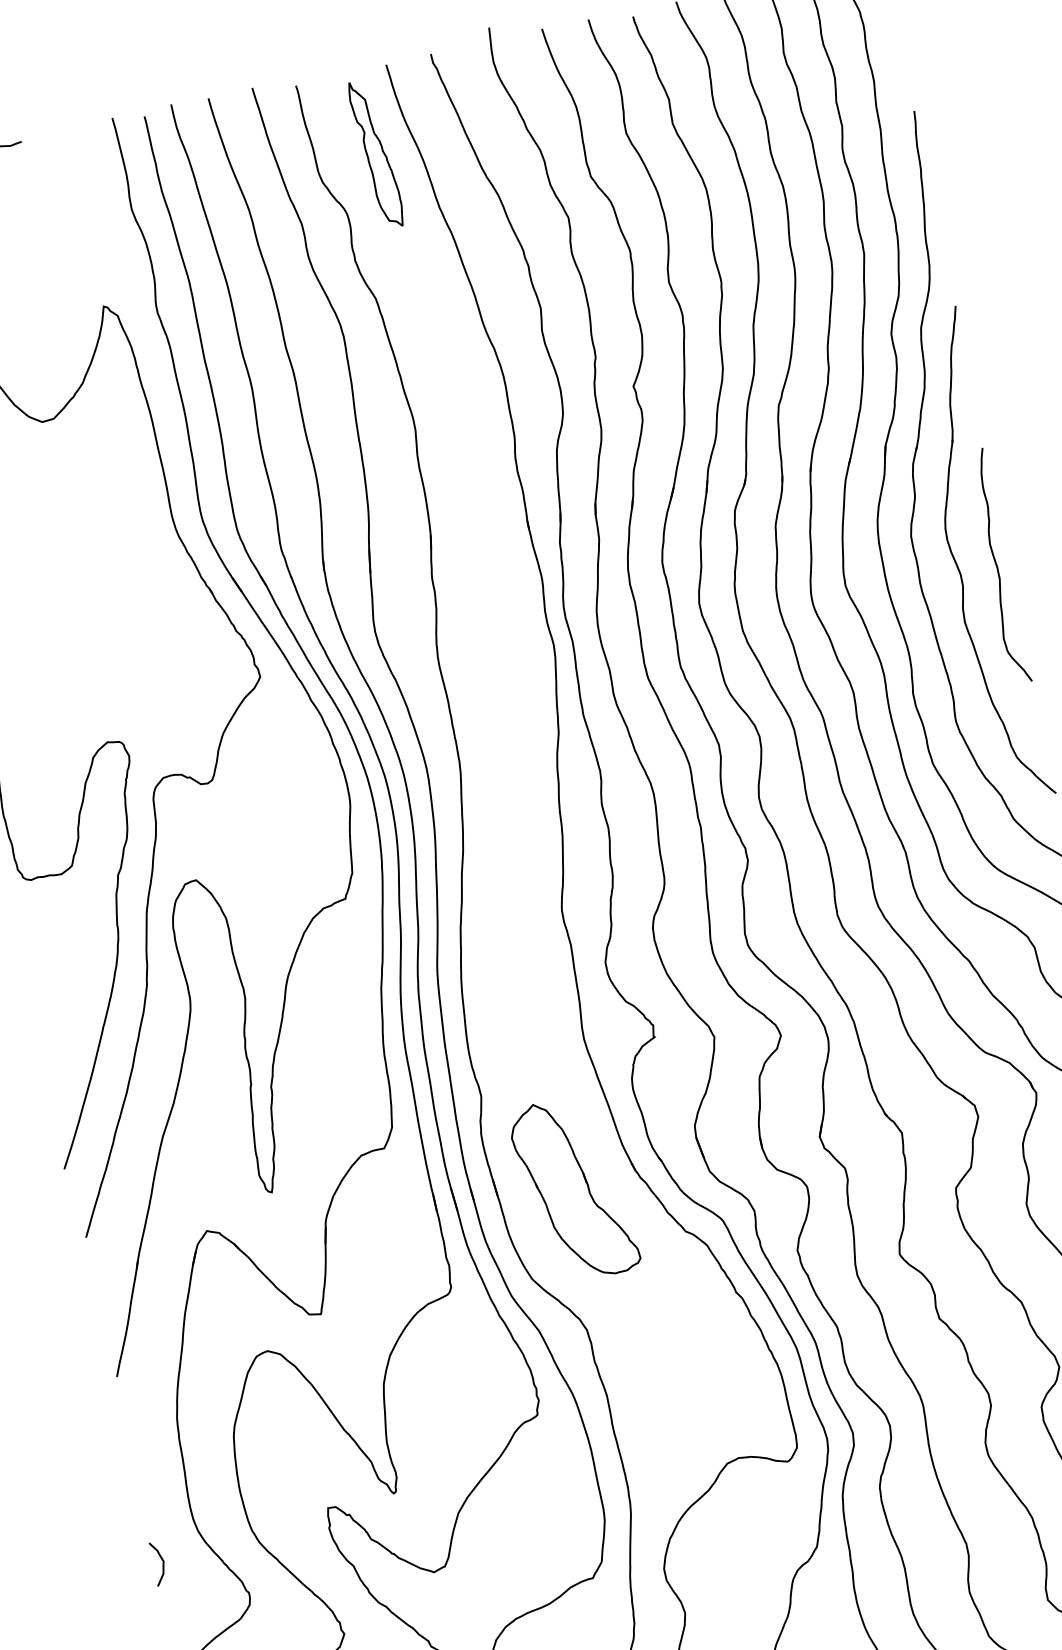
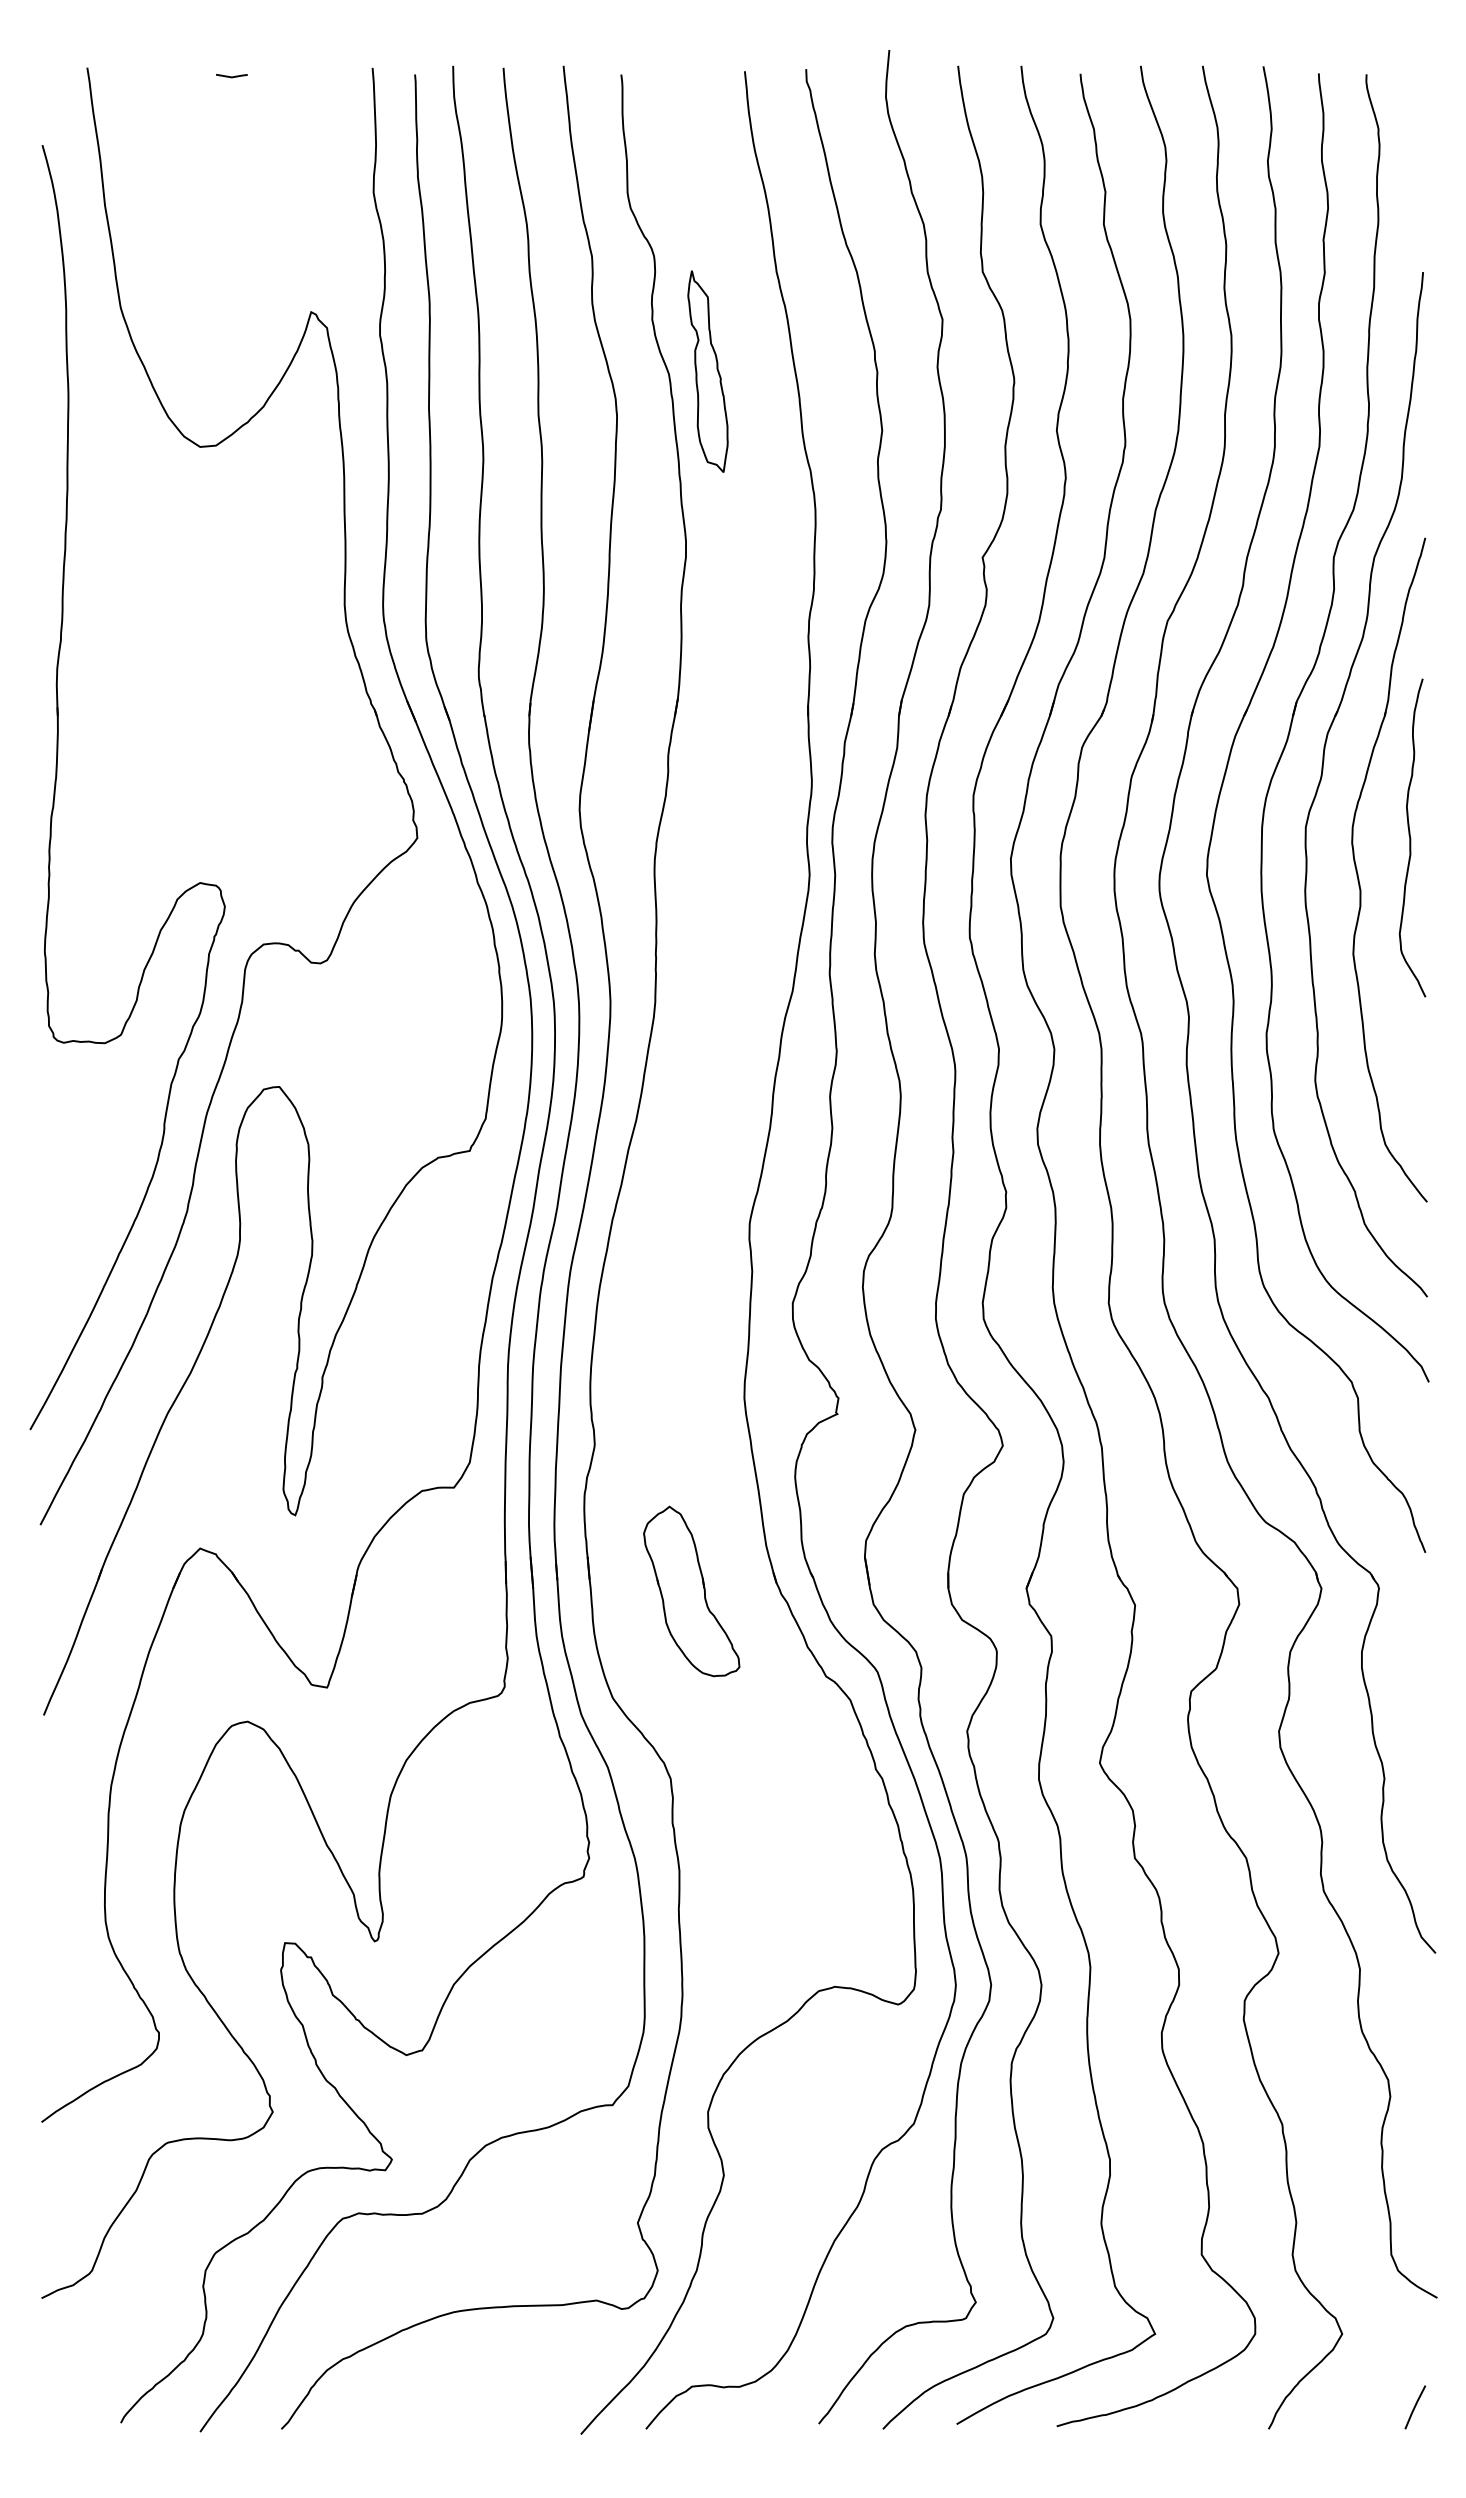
part: (375, 154) -> (707, 371), moved
curve: (998, 566) -> (1411, 838), moved
part: (574, 1189) -> (691, 1591), size x0.7
curve: (162, 1564) -> (53, 1972), removed

